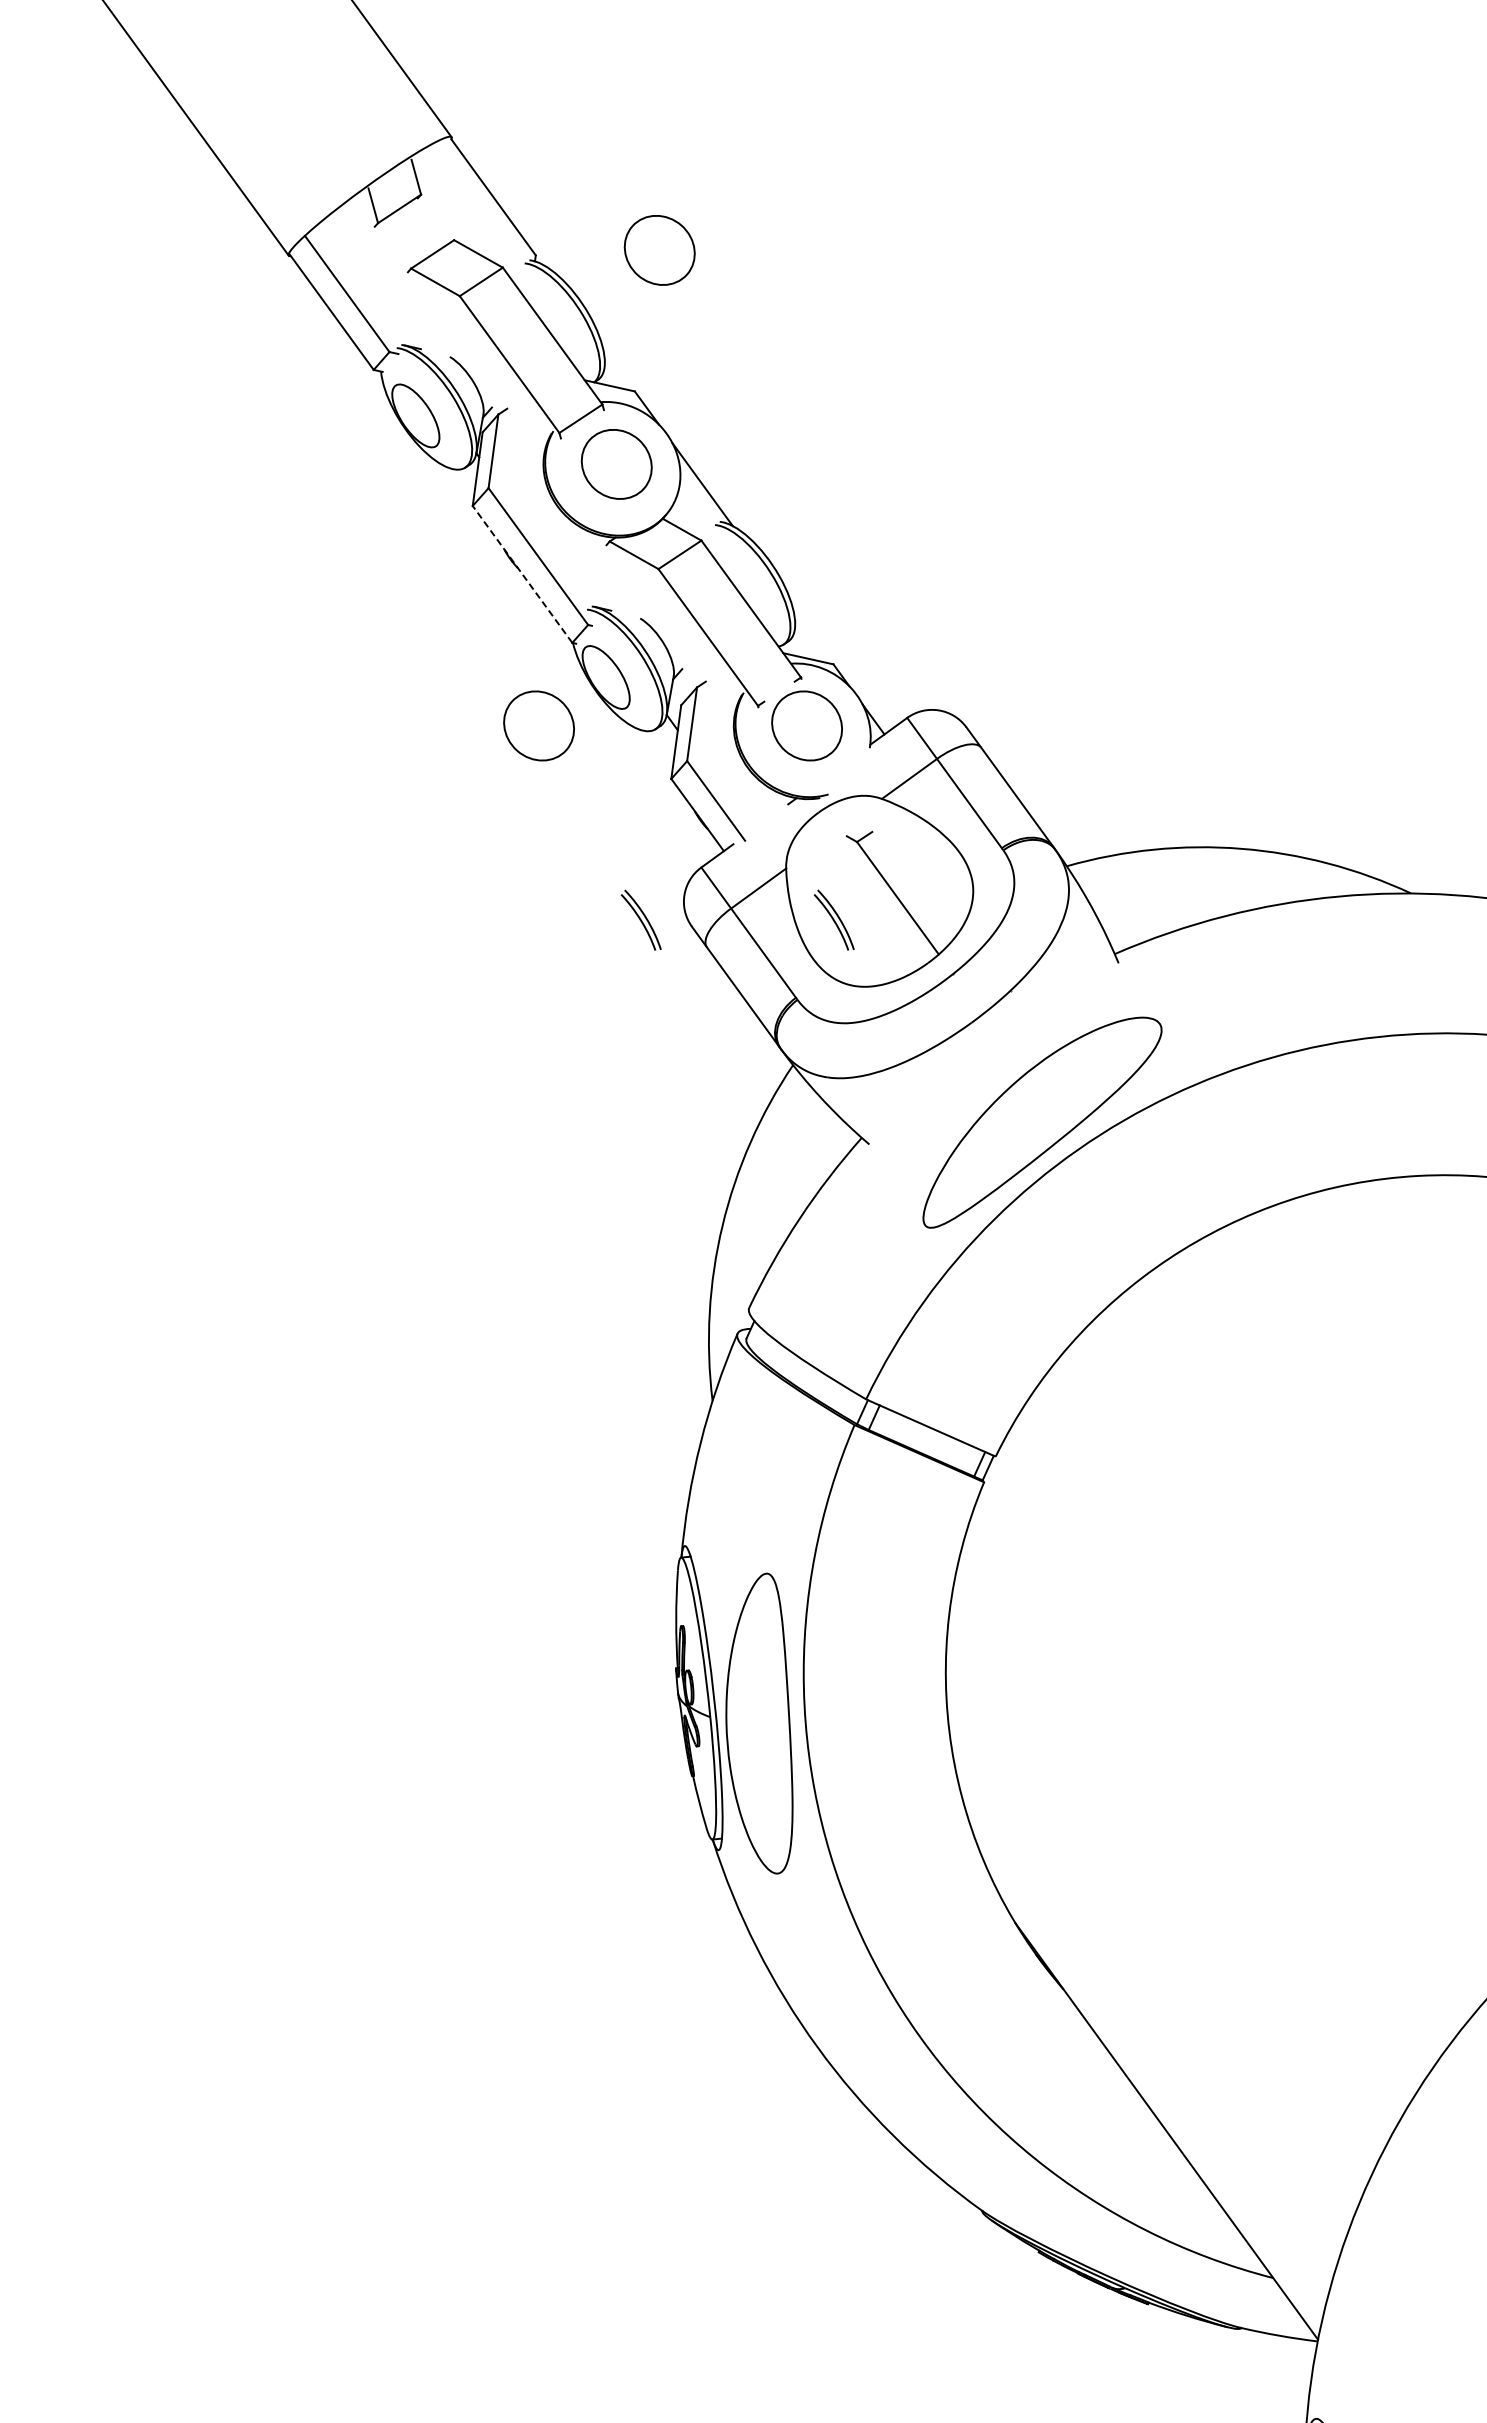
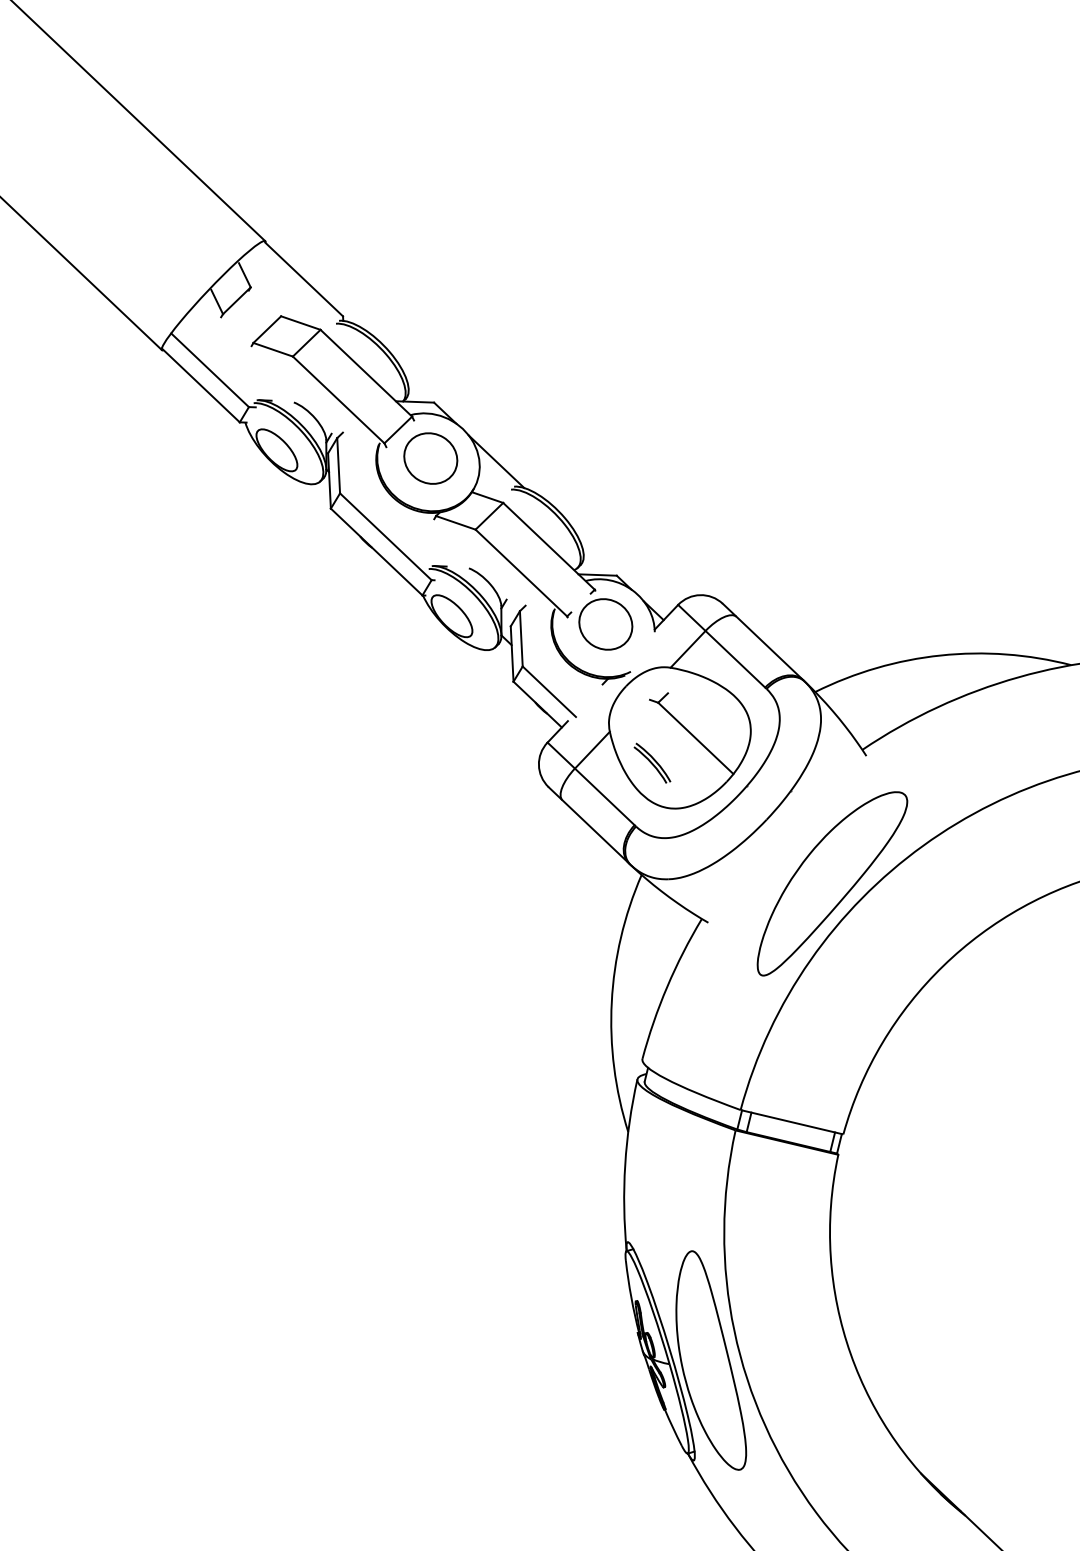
part: (659, 250) -> (433, 295), removed
line: (522, 574) -> (376, 552), dashed -> solid
part: (538, 725) -> (408, 660), removed
part: (640, 919) -> (510, 788), removed

